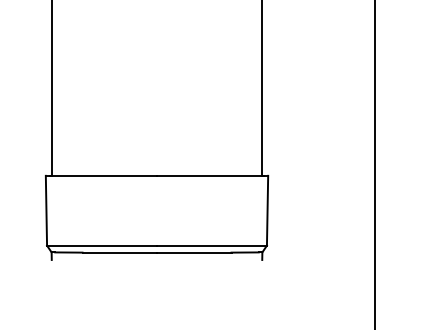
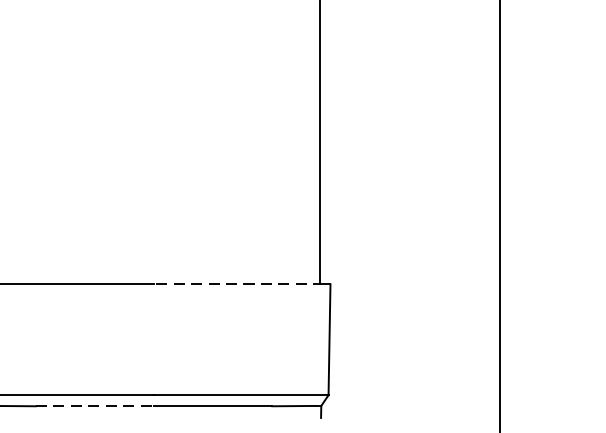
line: (210, 175) -> (238, 283), solid -> dashed
line: (120, 252) -> (96, 406), solid -> dashed

